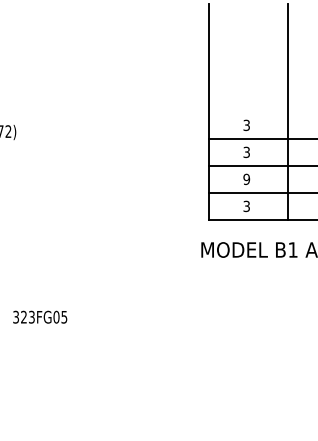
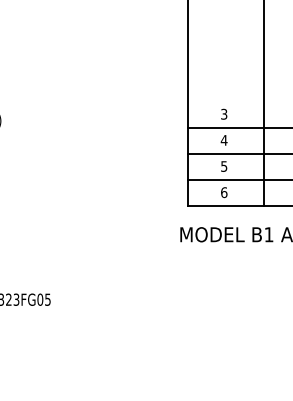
text: (246, 152) -> (223, 140), 3 -> 4
text: (246, 178) -> (223, 165), 9 -> 5
text: (246, 206) -> (223, 192), 3 -> 6

